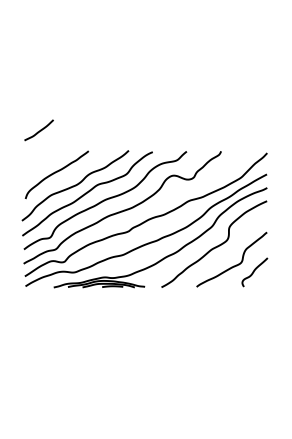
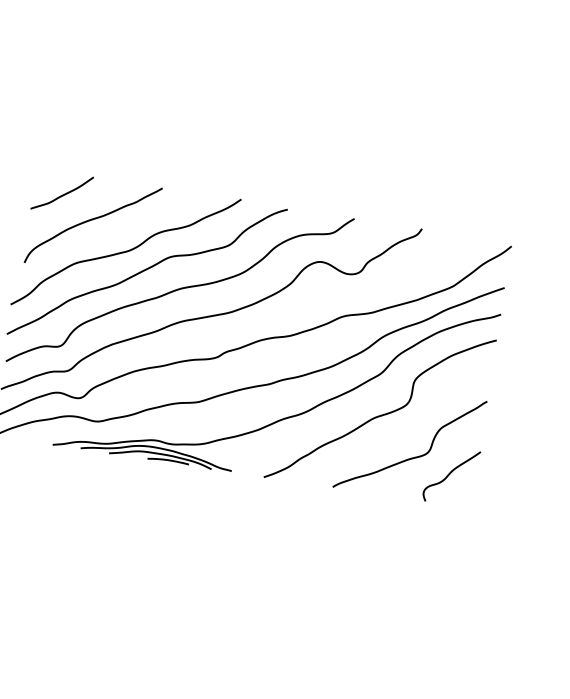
curve: (39, 130) -> (62, 193), moved

